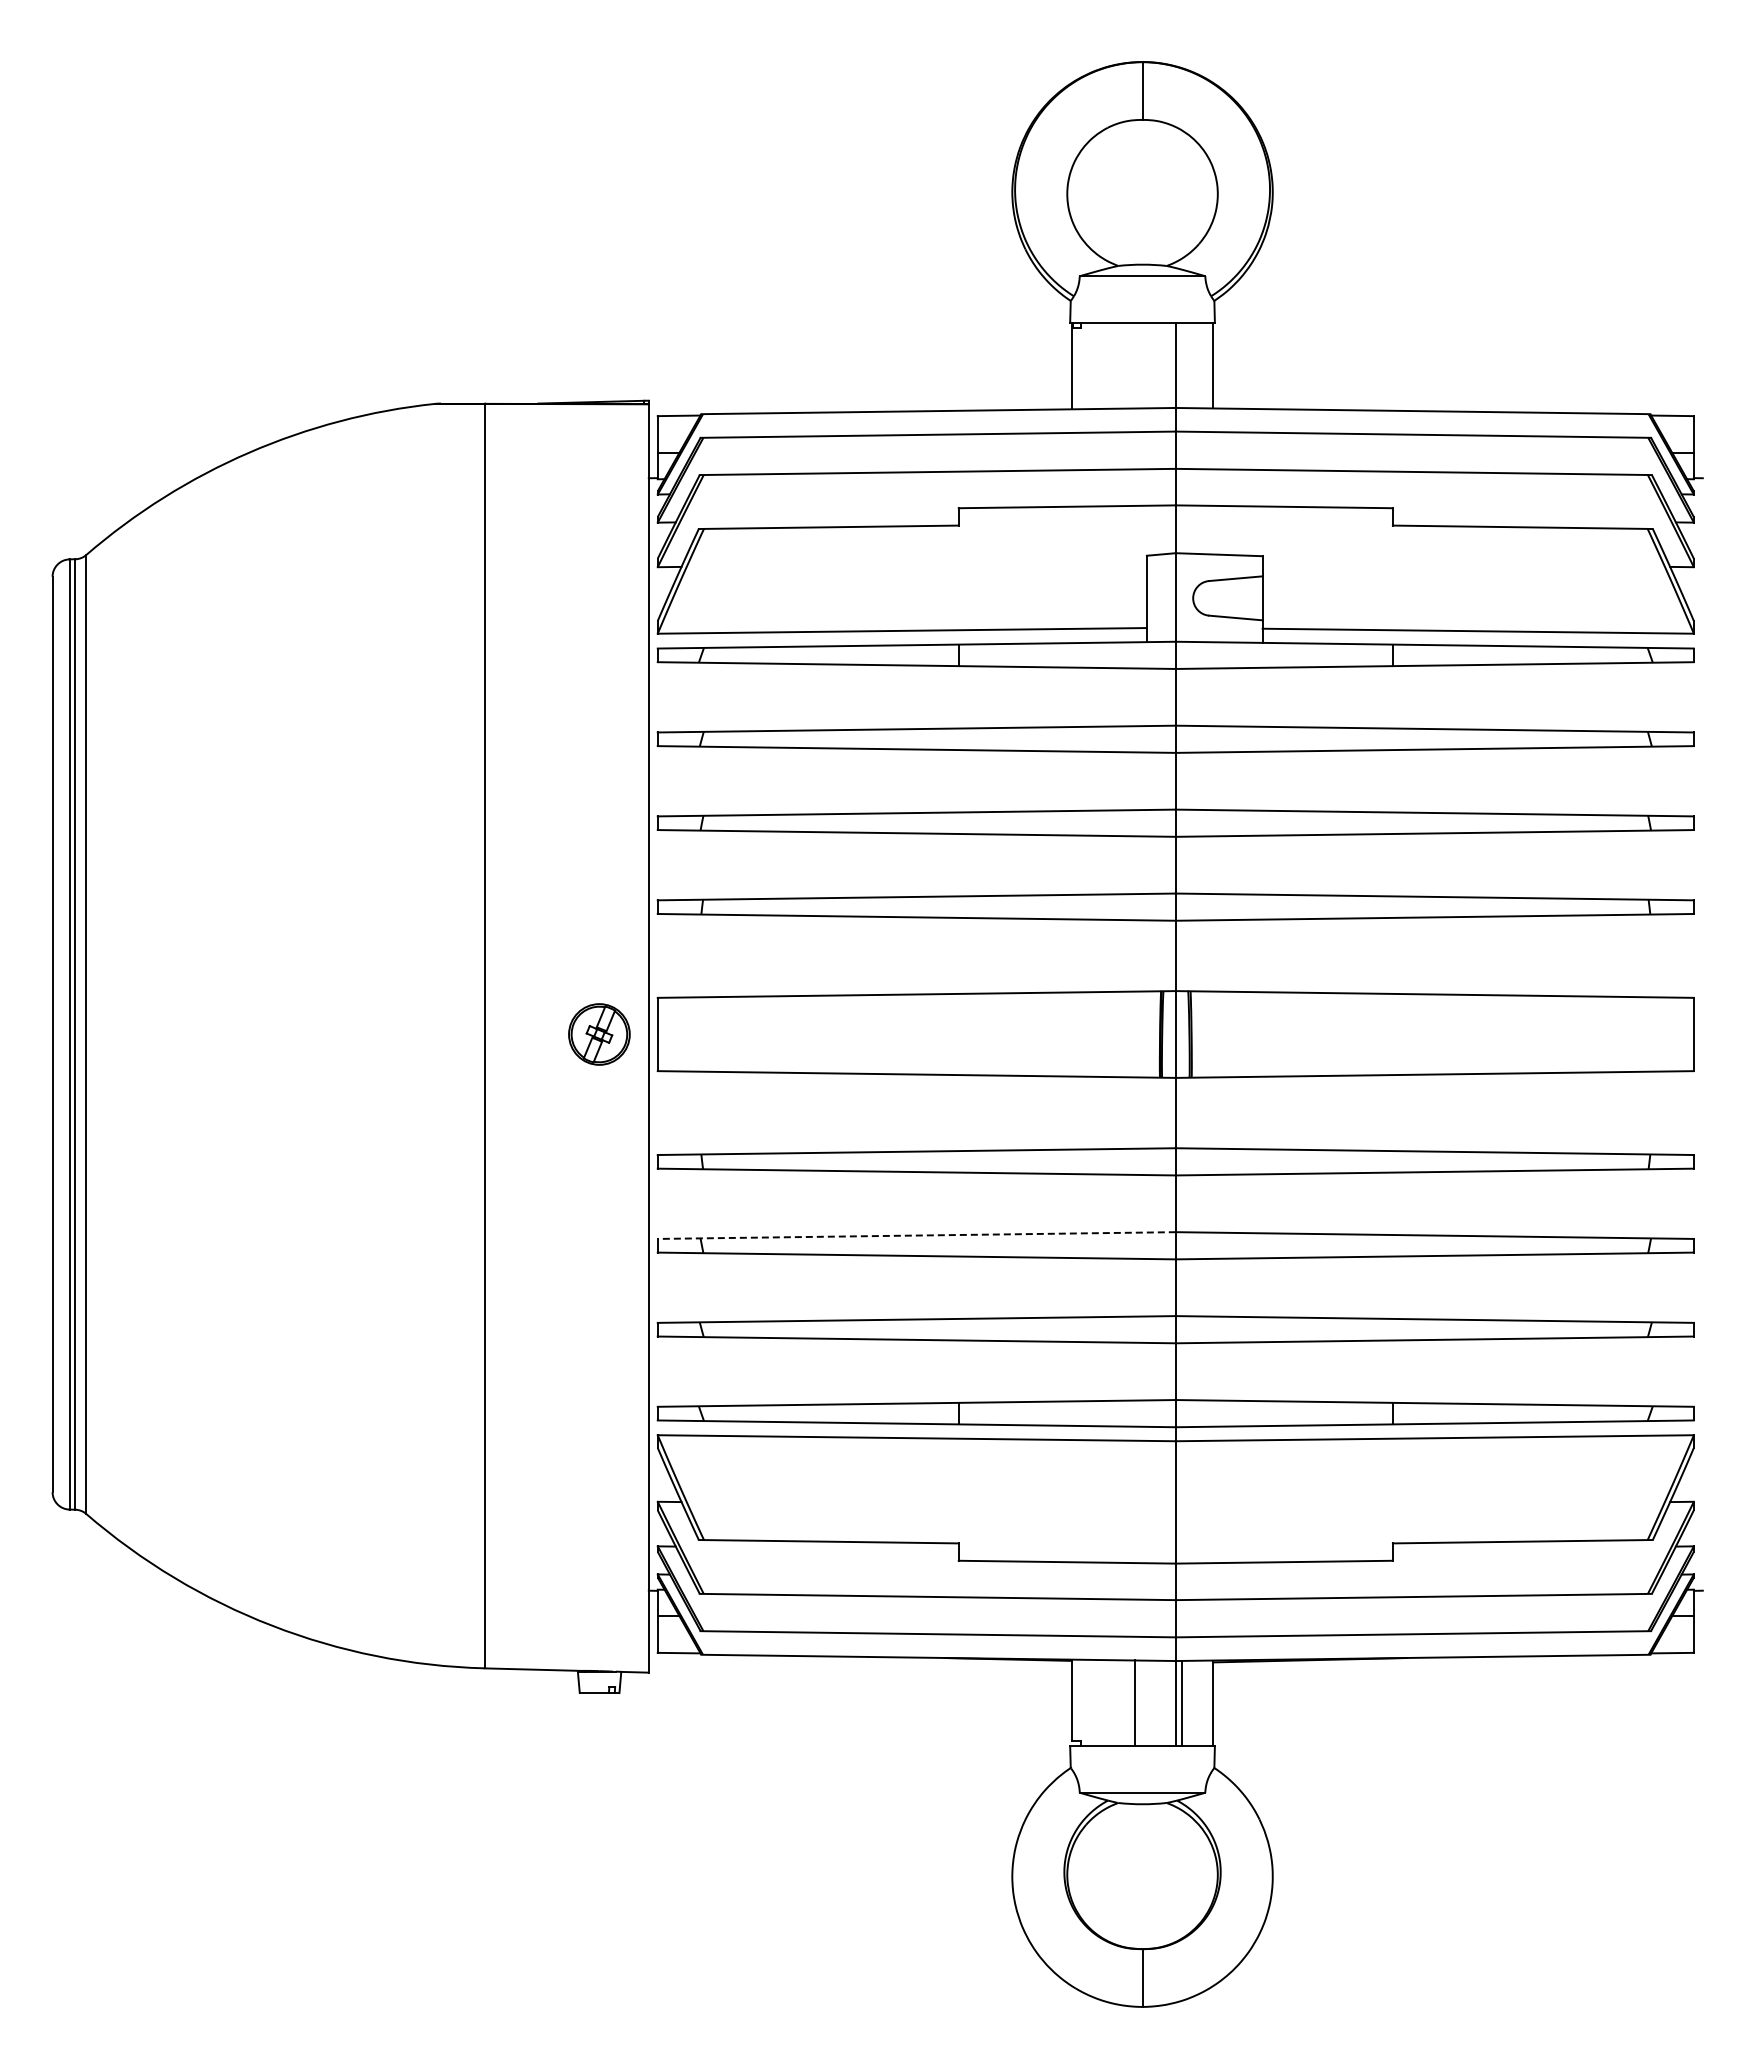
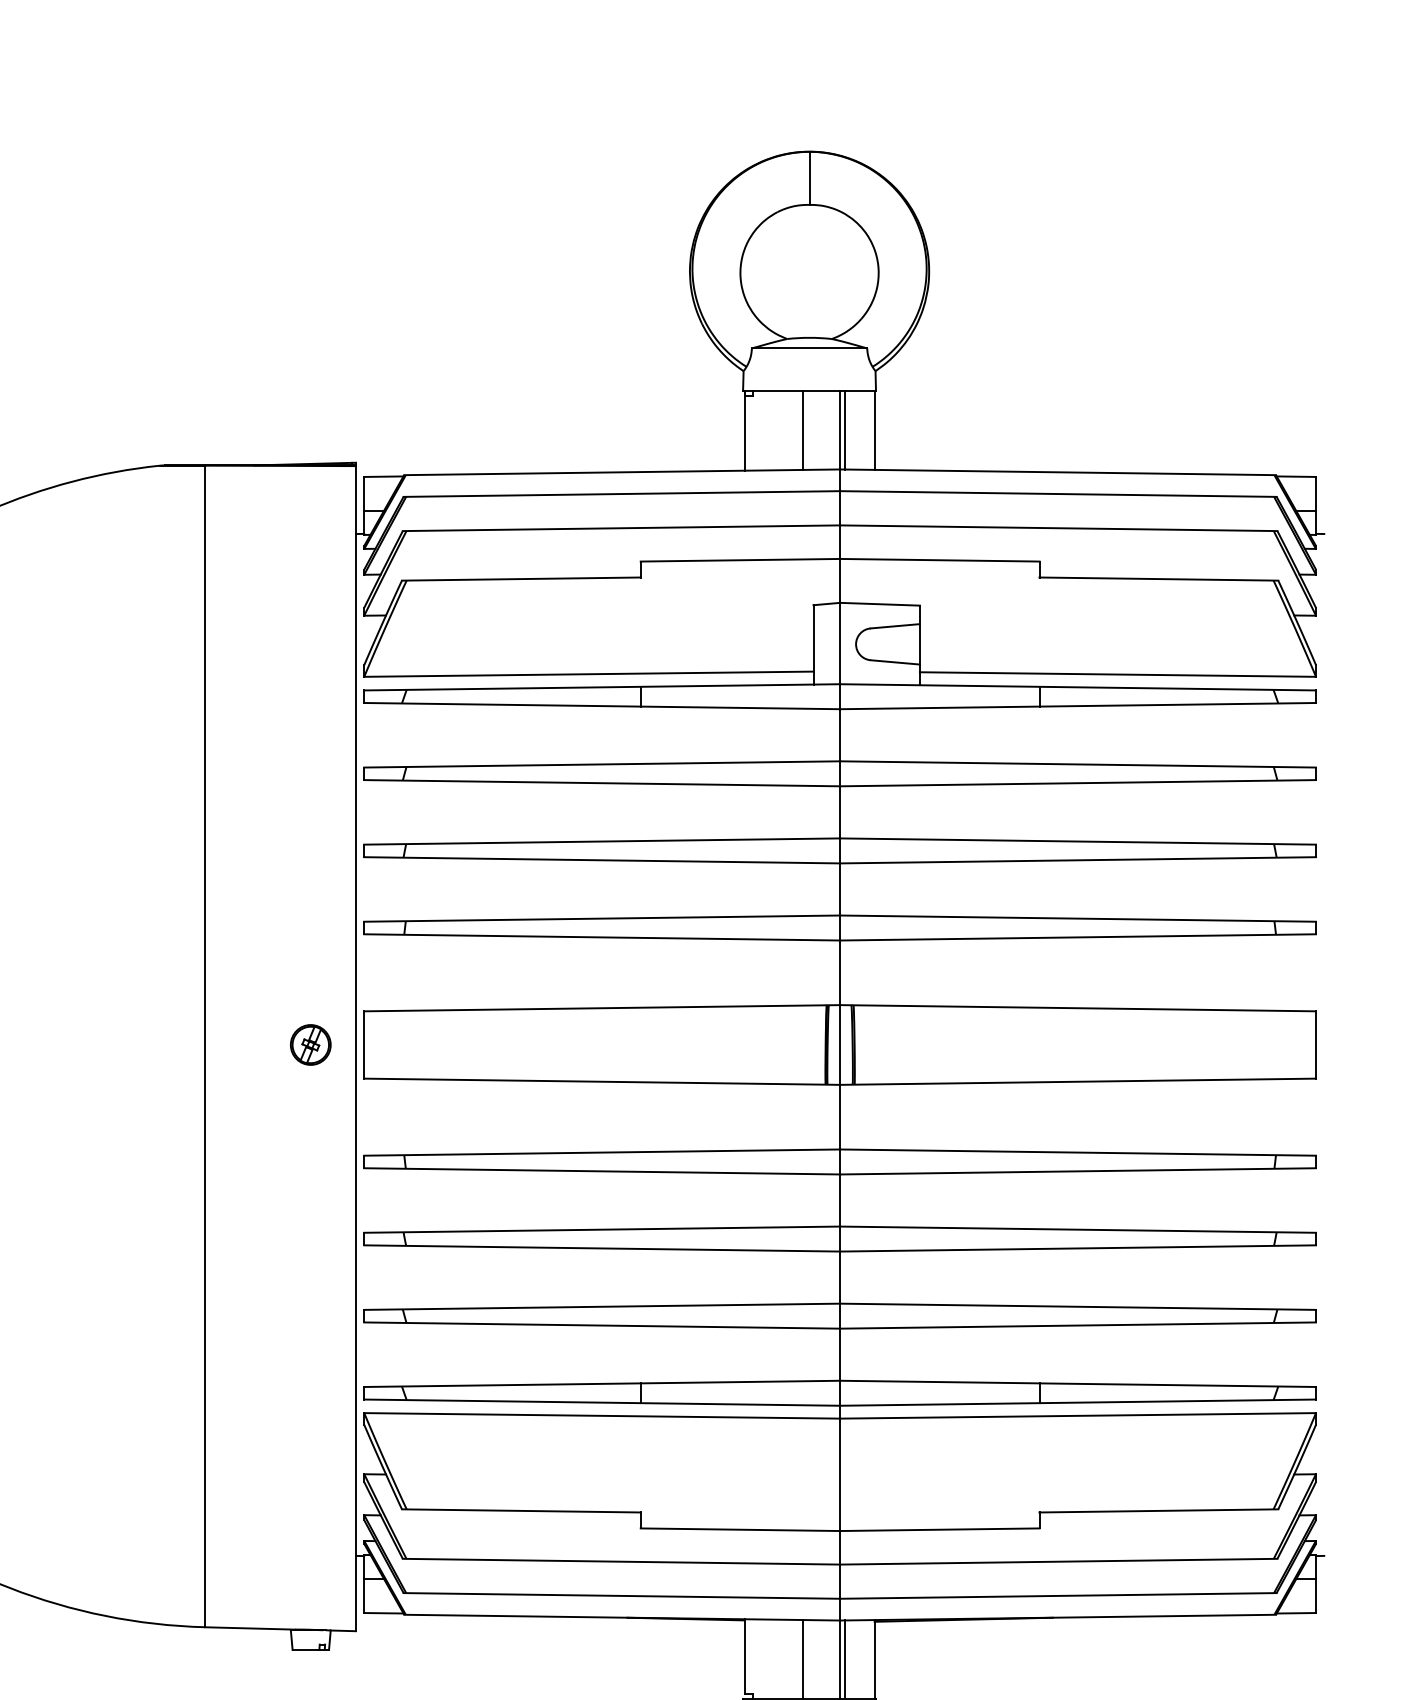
line: (1135, 365) -> (803, 430), added
line: (1181, 365) -> (845, 430), added
part: (599, 1034) -> (310, 1044), size x0.71
line: (916, 1235) -> (601, 1229), dashed -> solid

